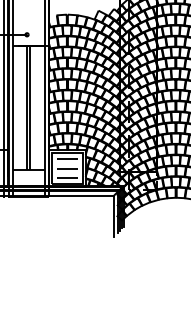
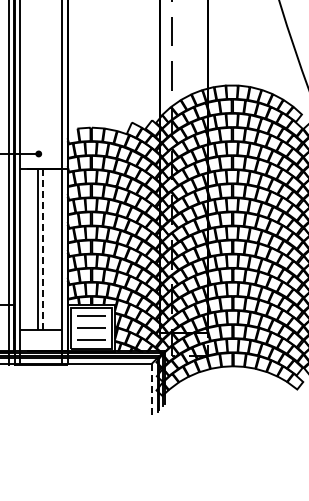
line: (30, 107) -> (43, 248), solid -> dashed
line: (113, 216) -> (151, 390), solid -> dashed

